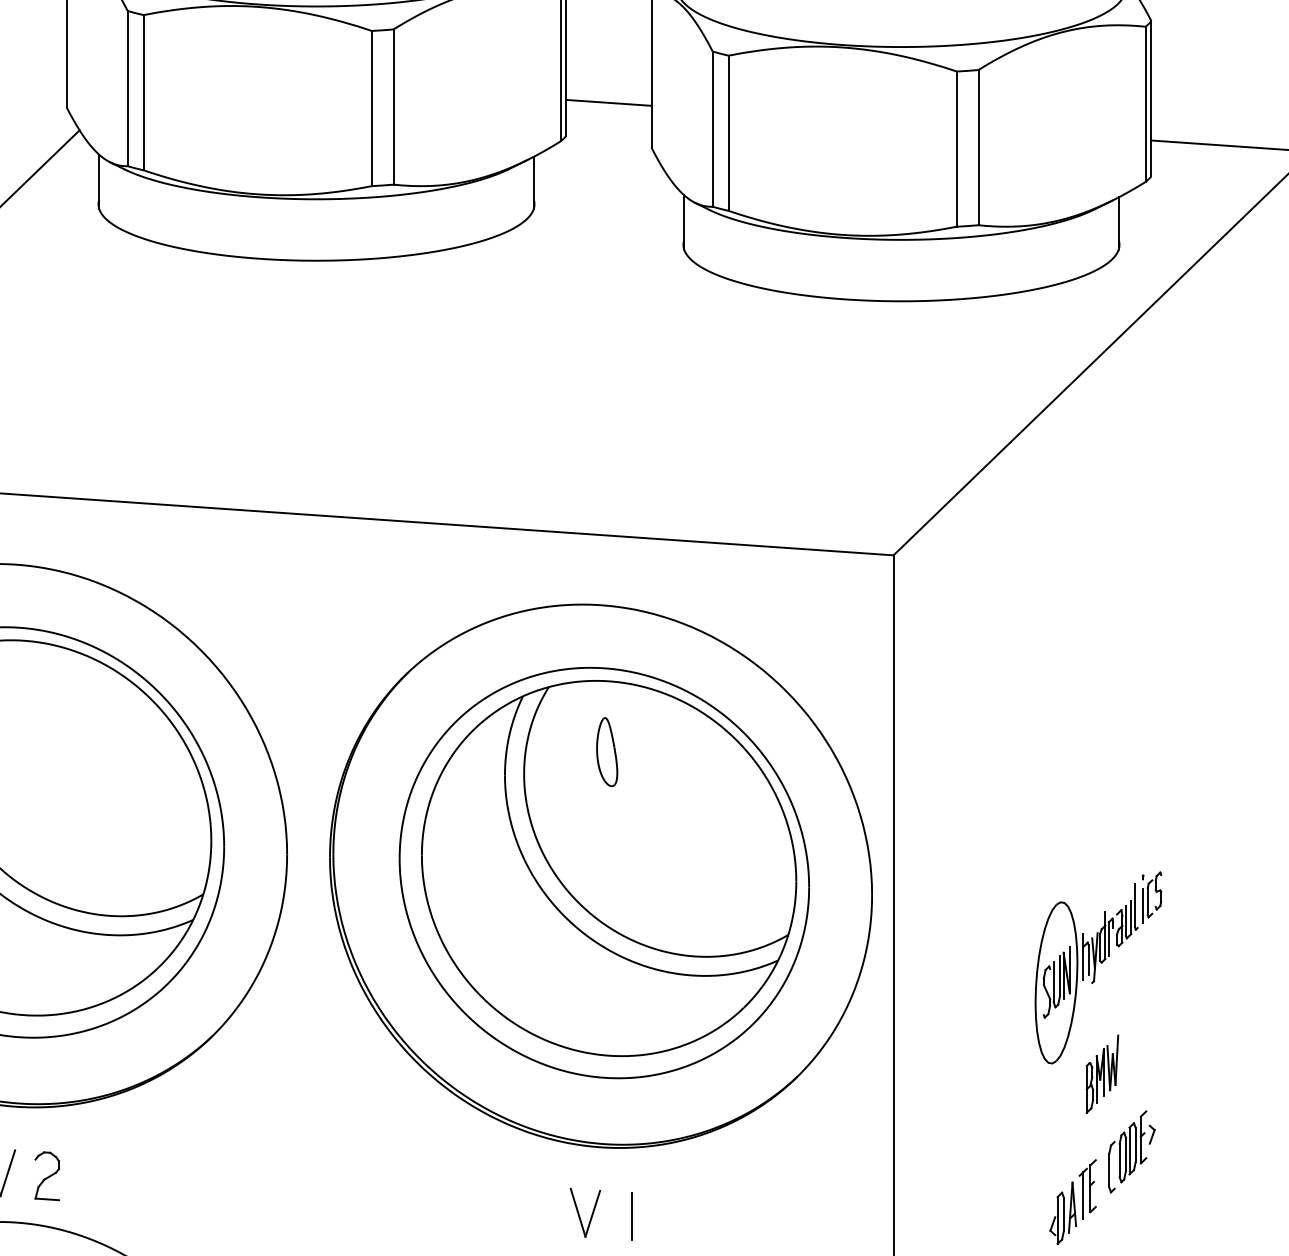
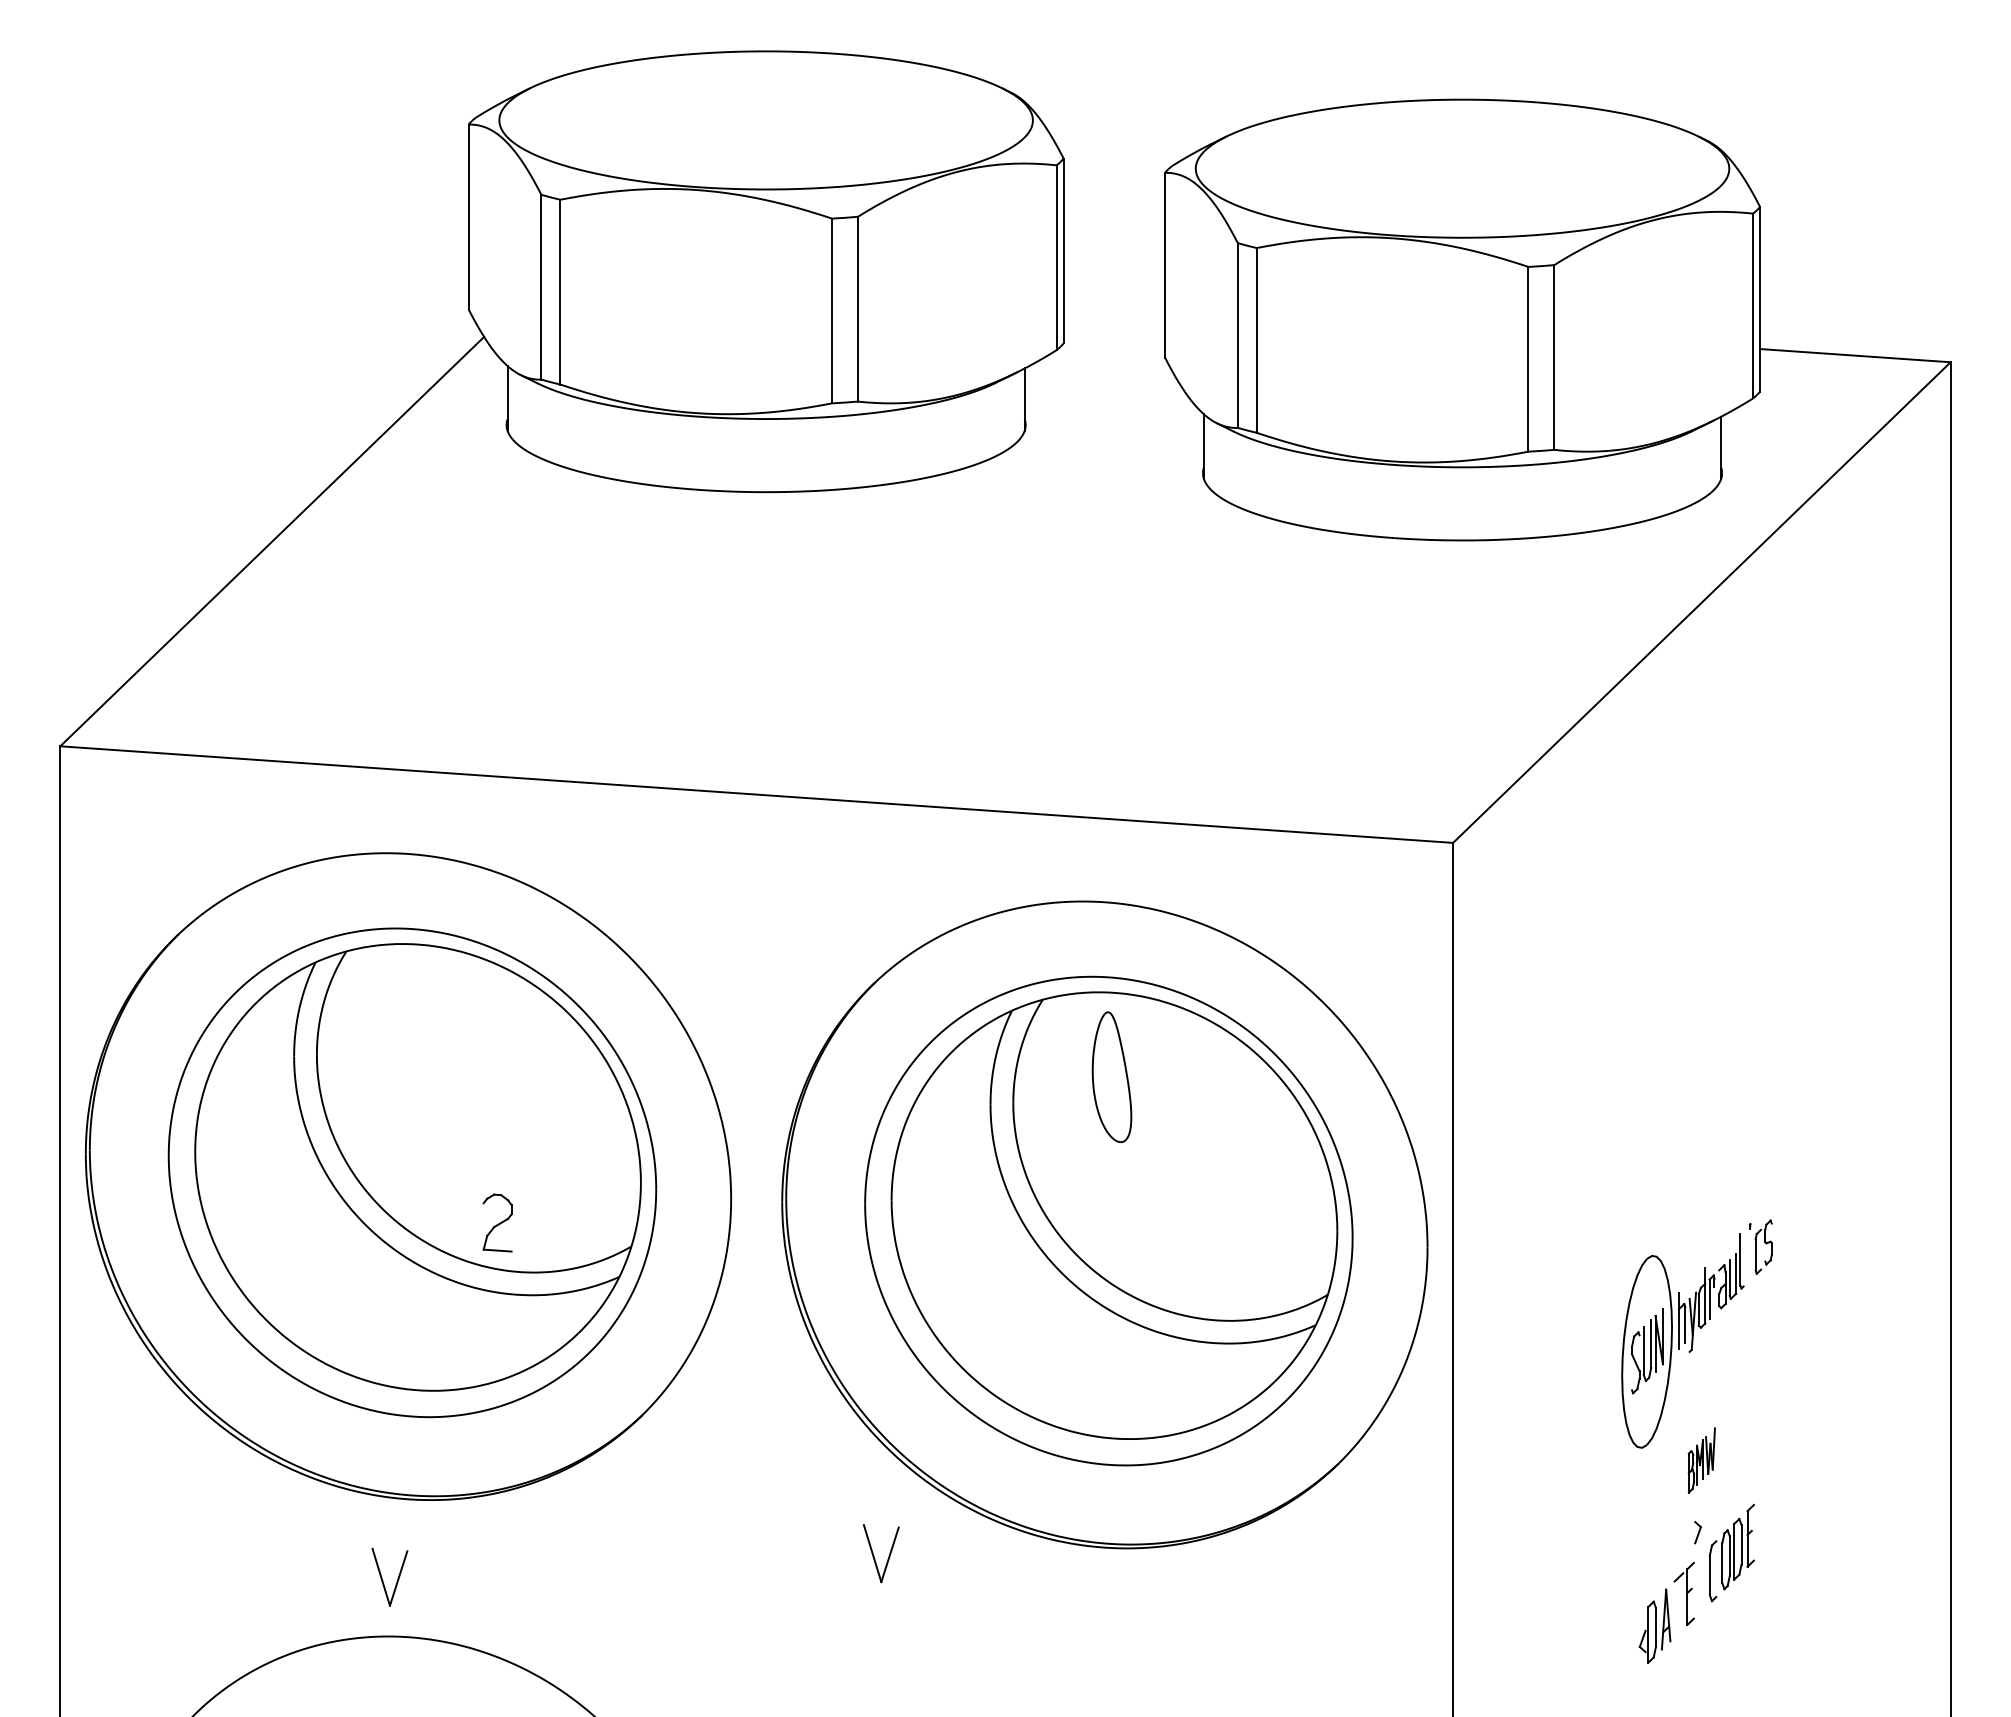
line: (609, 102) -> (1114, 303), removed
part: (607, 751) -> (1112, 1076), size x1.6
line: (1143, 906) -> (1750, 1260), removed
part: (1102, 1074) -> (1701, 1460), size x0.7
part: (1151, 1134) -> (1697, 1532), moved
part: (47, 1175) -> (497, 1222), moved
line: (1082, 1195) -> (1678, 1605), removed
part: (579, 1214) -> (874, 1555), moved
line: (632, 1216) -> (1142, 1629), removed

